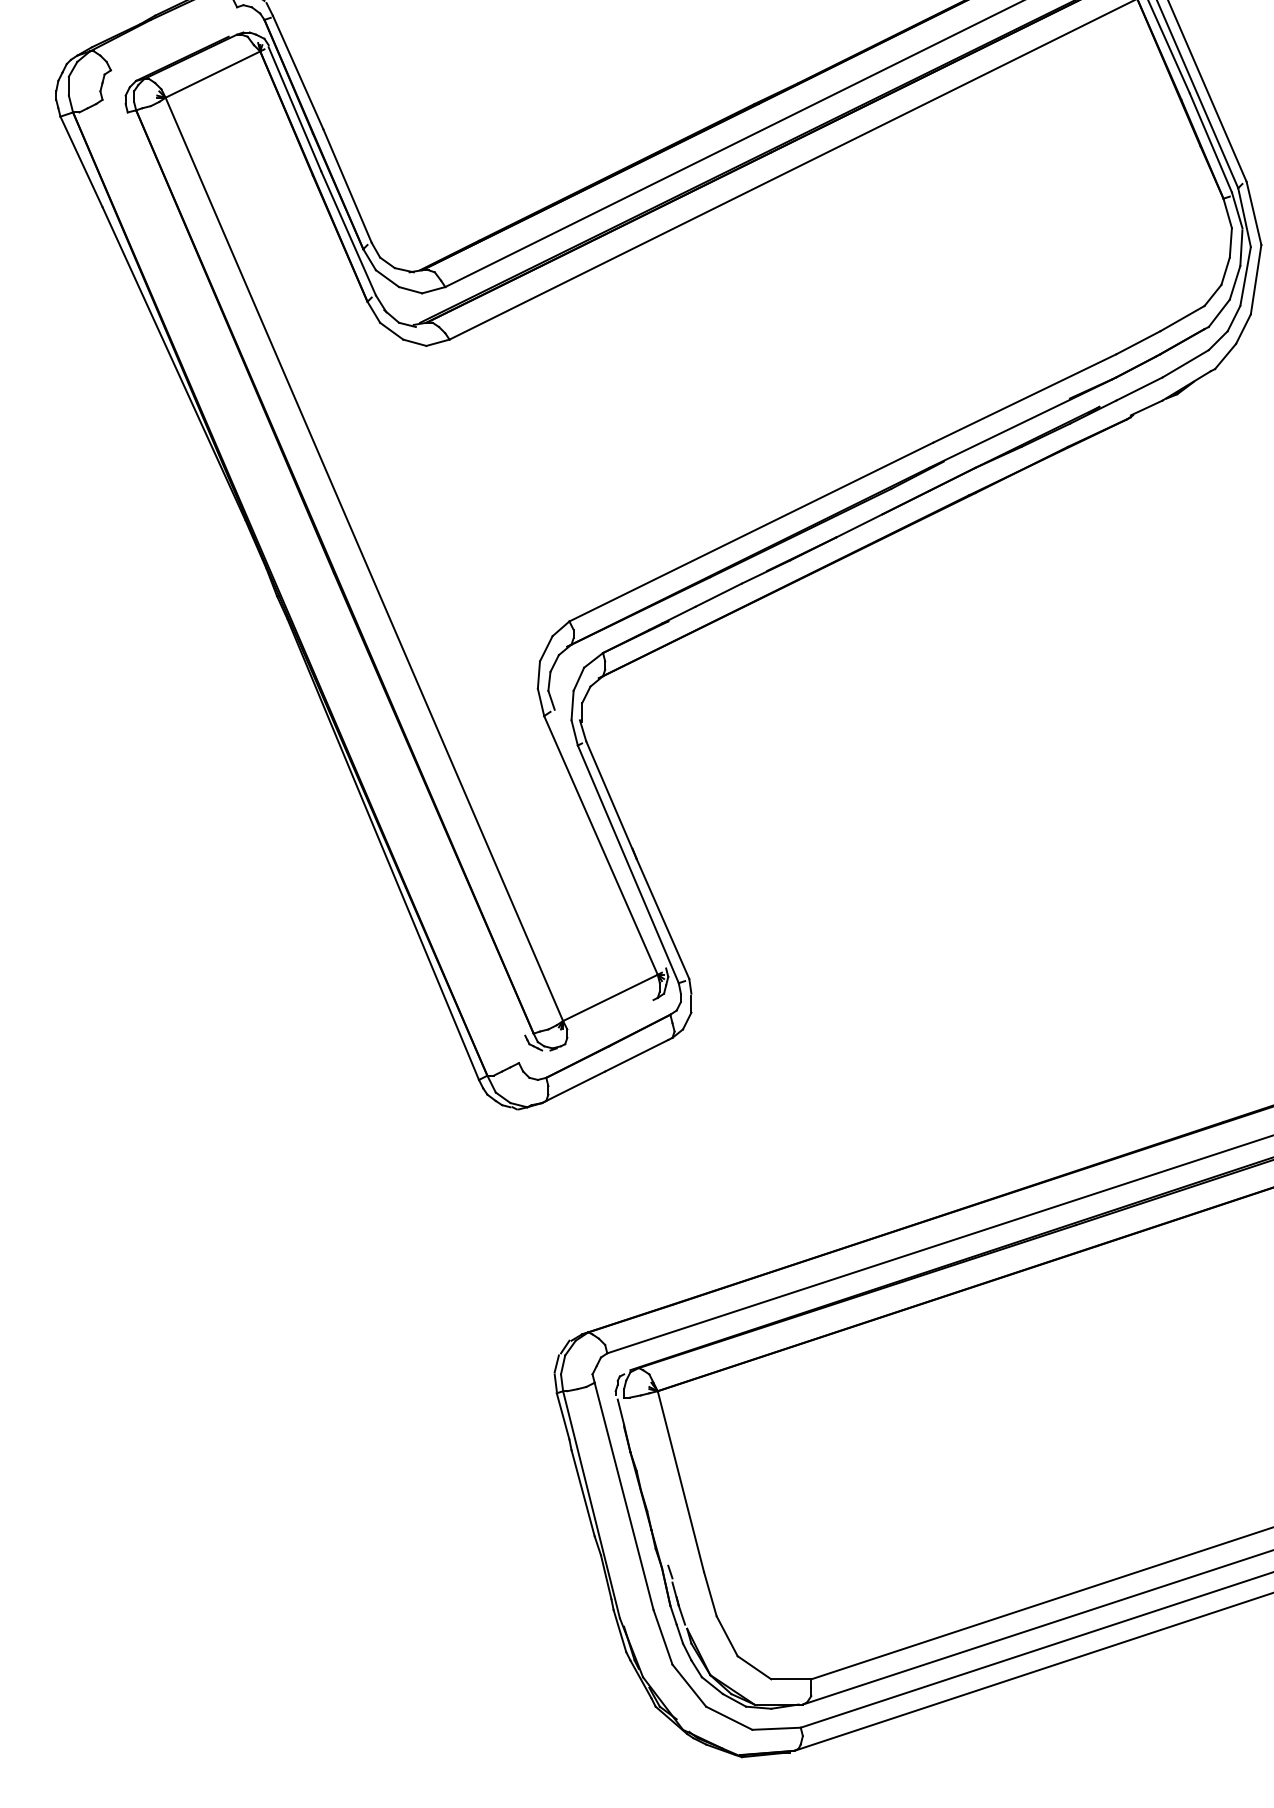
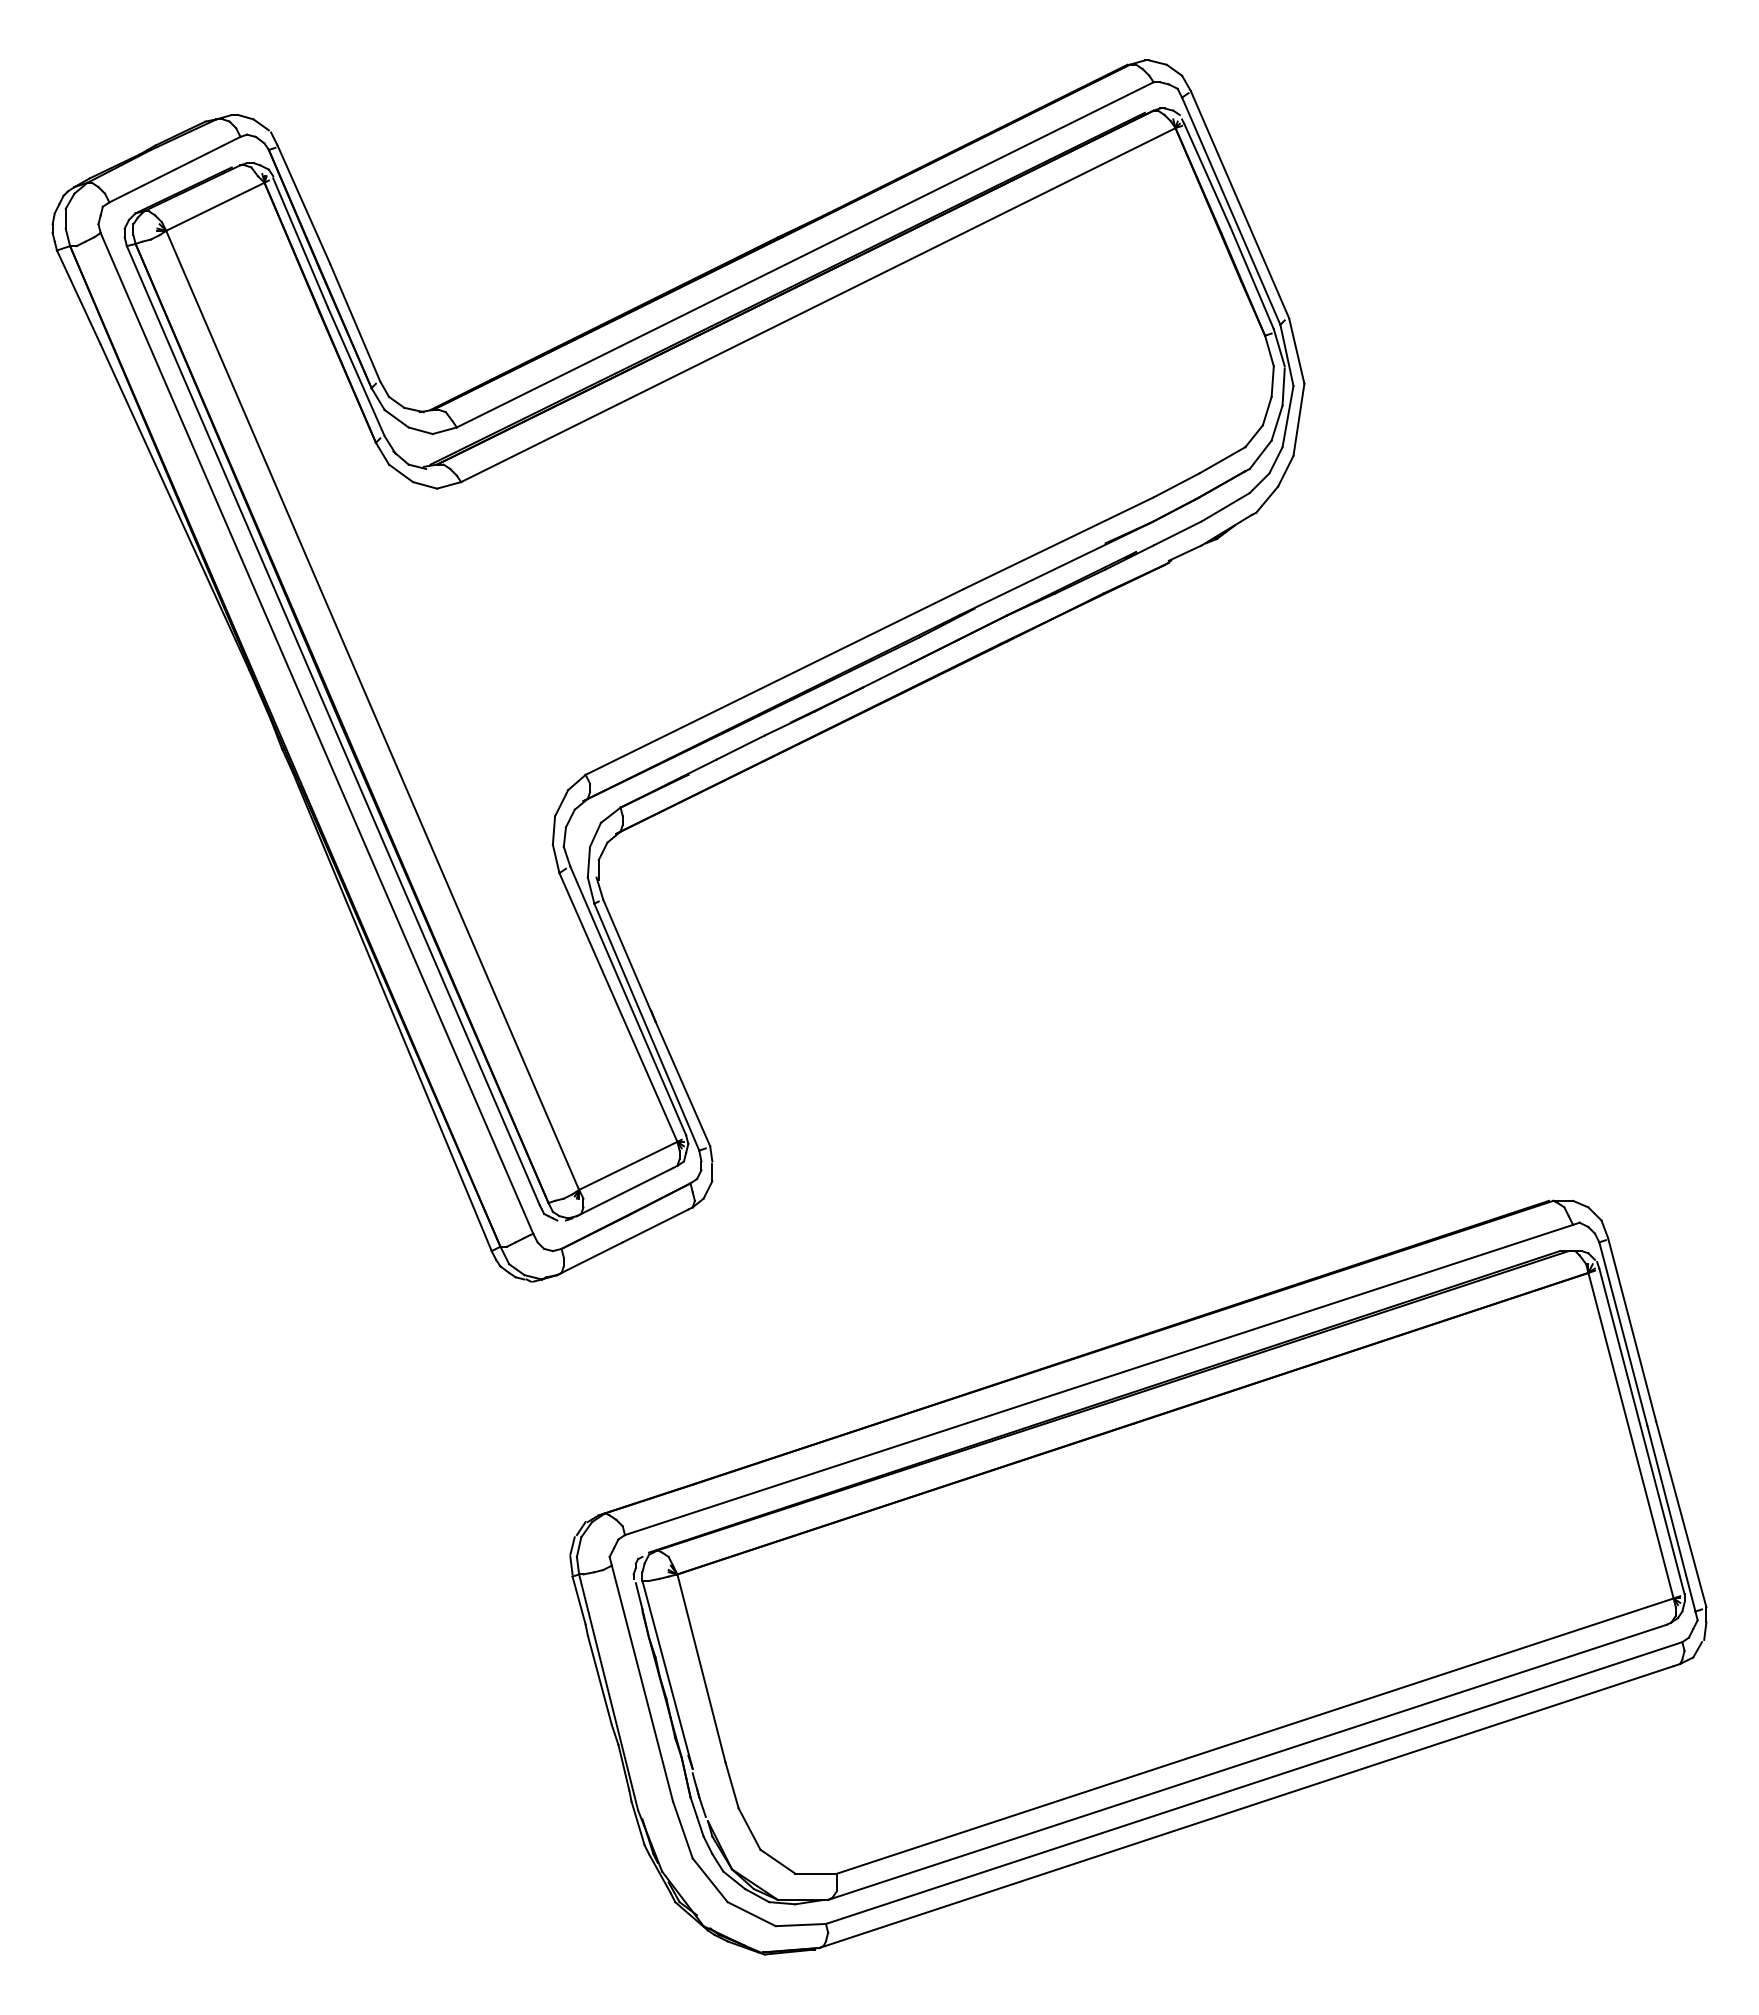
line: (173, 38) -> (174, 169), added
line: (325, 573) -> (332, 725), added
line: (310, 581) -> (316, 733), added
line: (610, 838) -> (628, 1000), added
line: (606, 1023) -> (624, 1192), added
line: (648, 1487) -> (667, 1674), added

